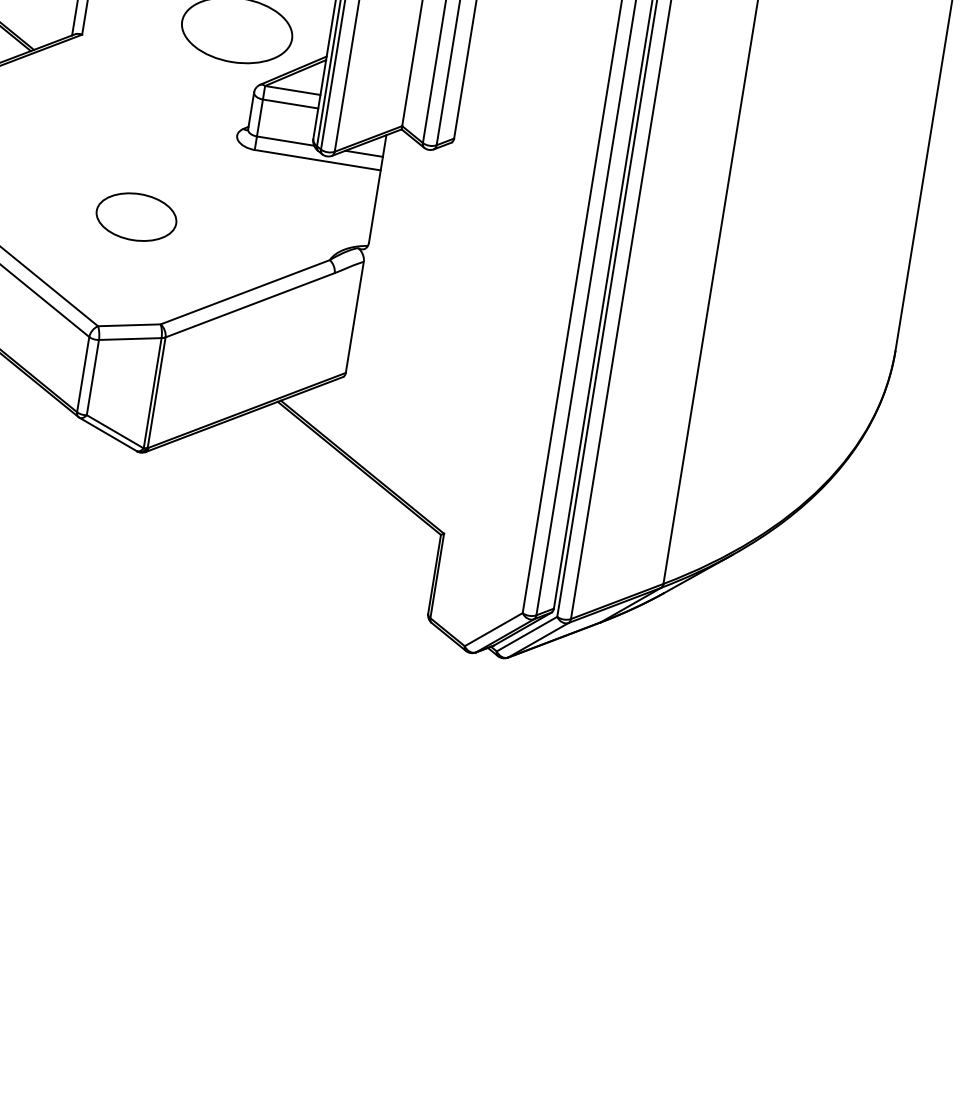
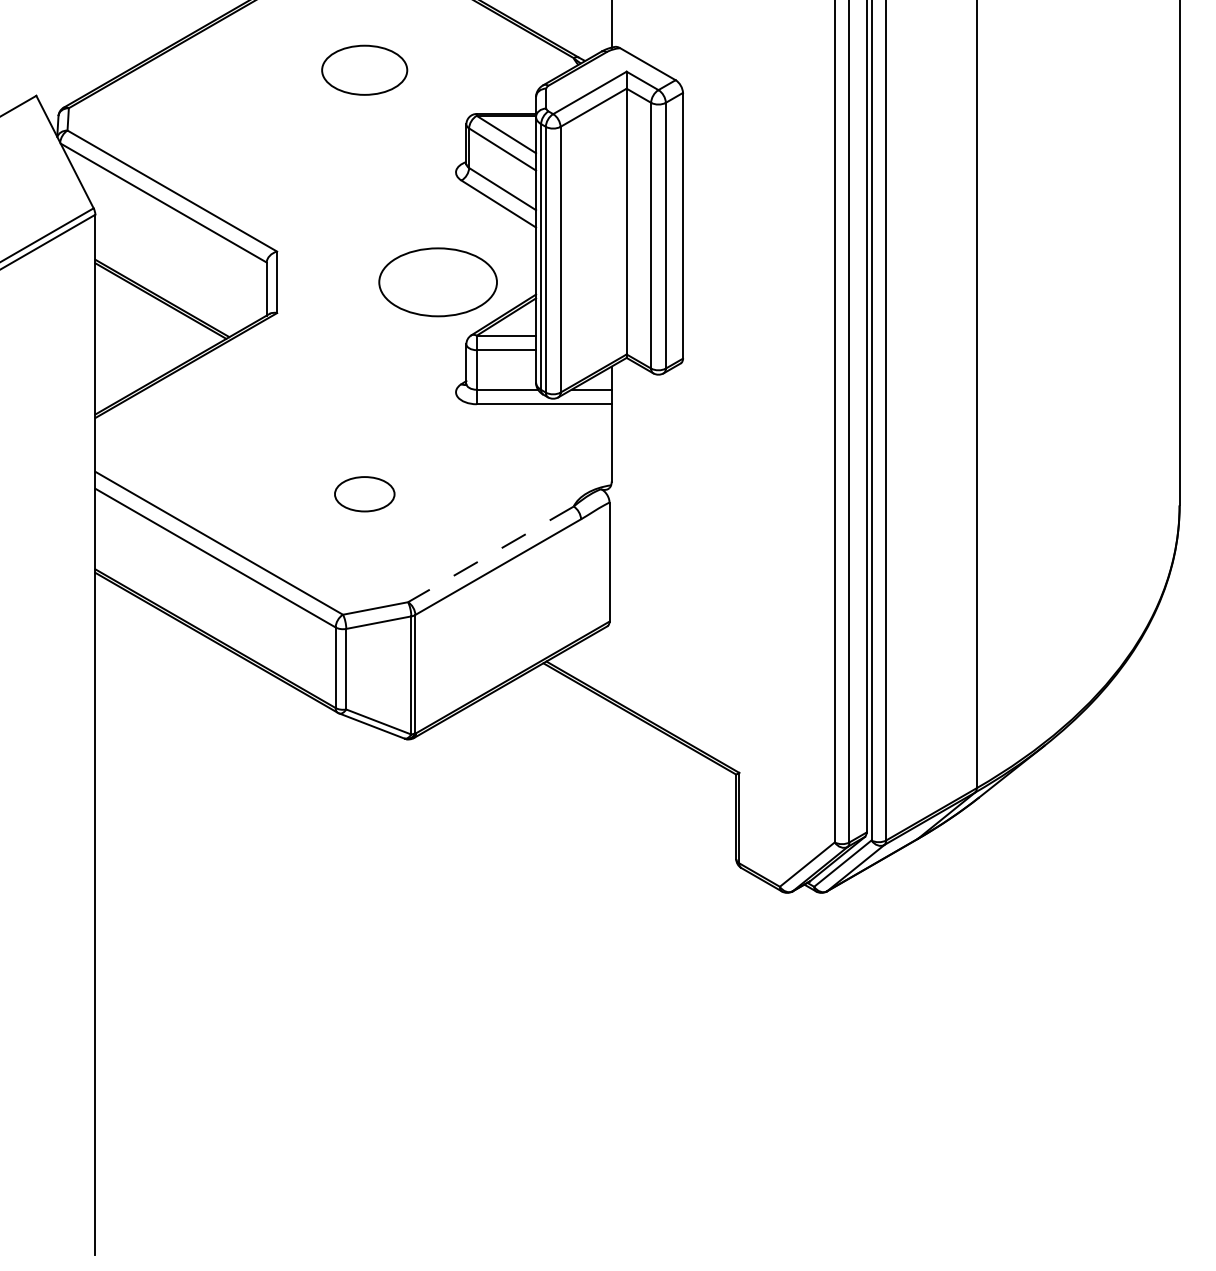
part: (136, 216) -> (364, 493), size x0.7
line: (244, 292) -> (490, 554), solid -> dashed

